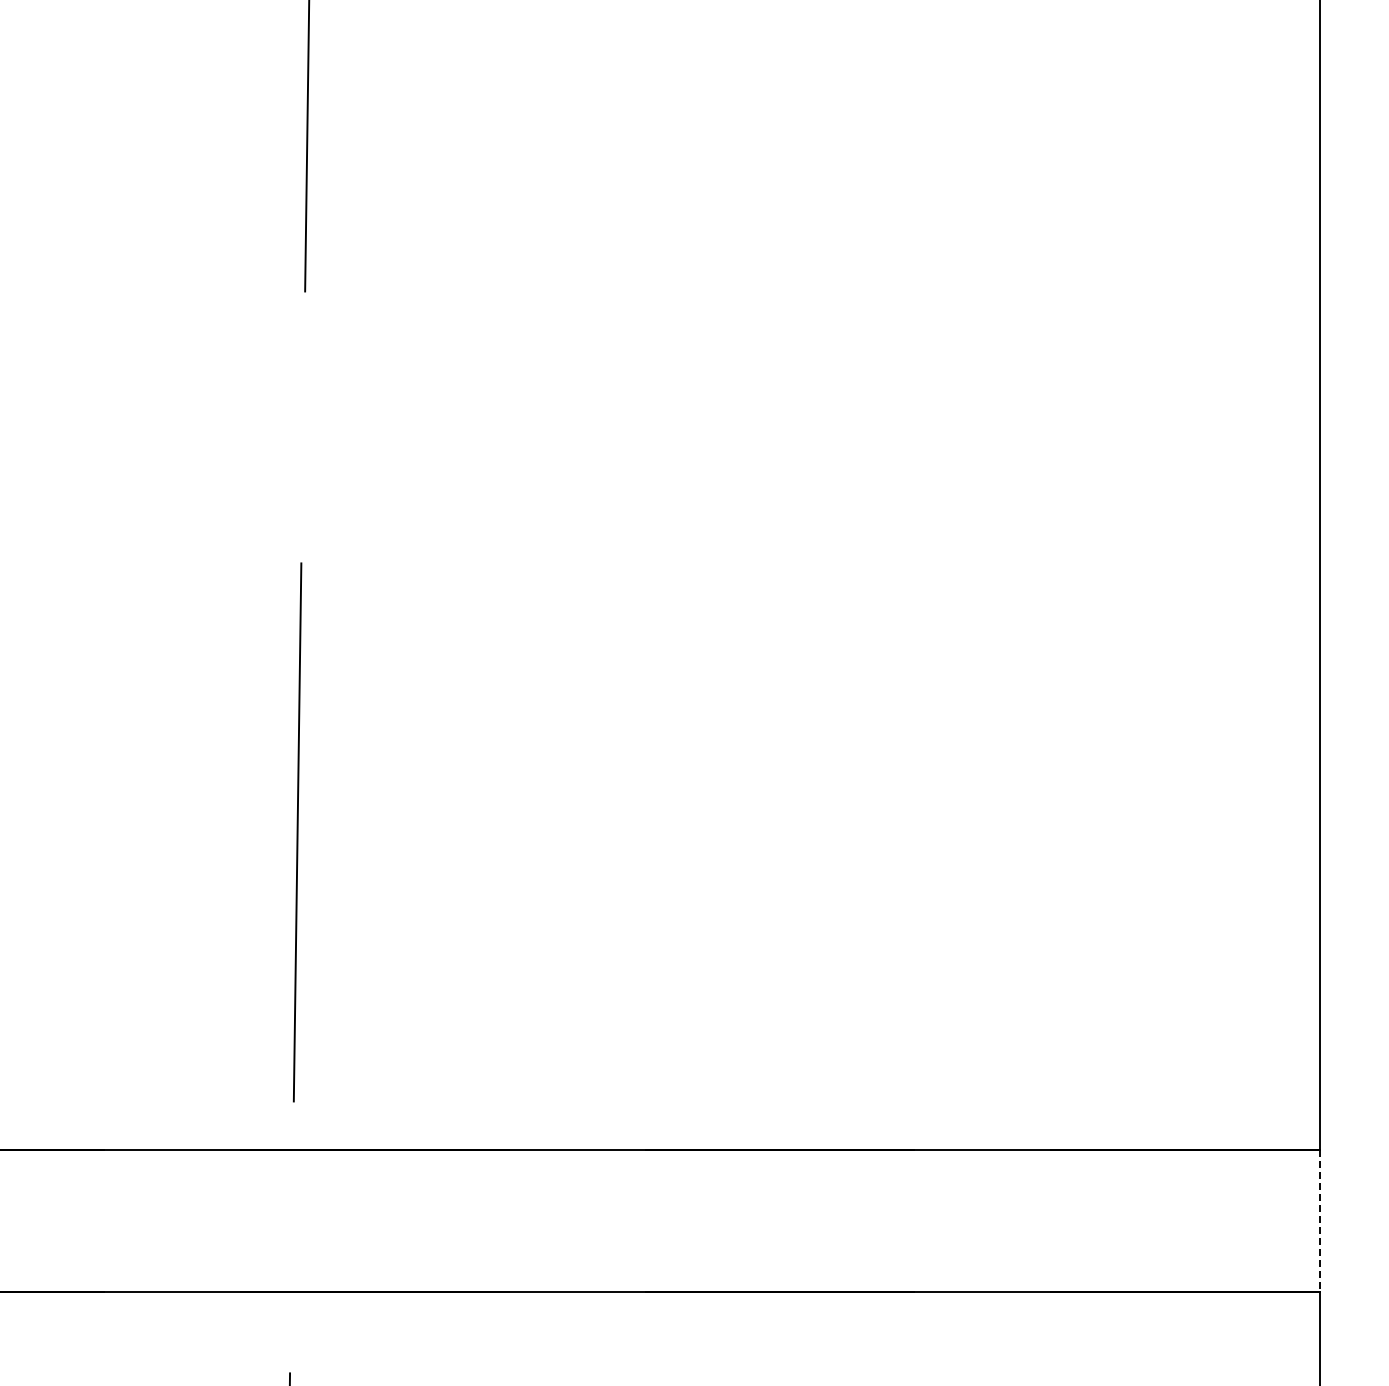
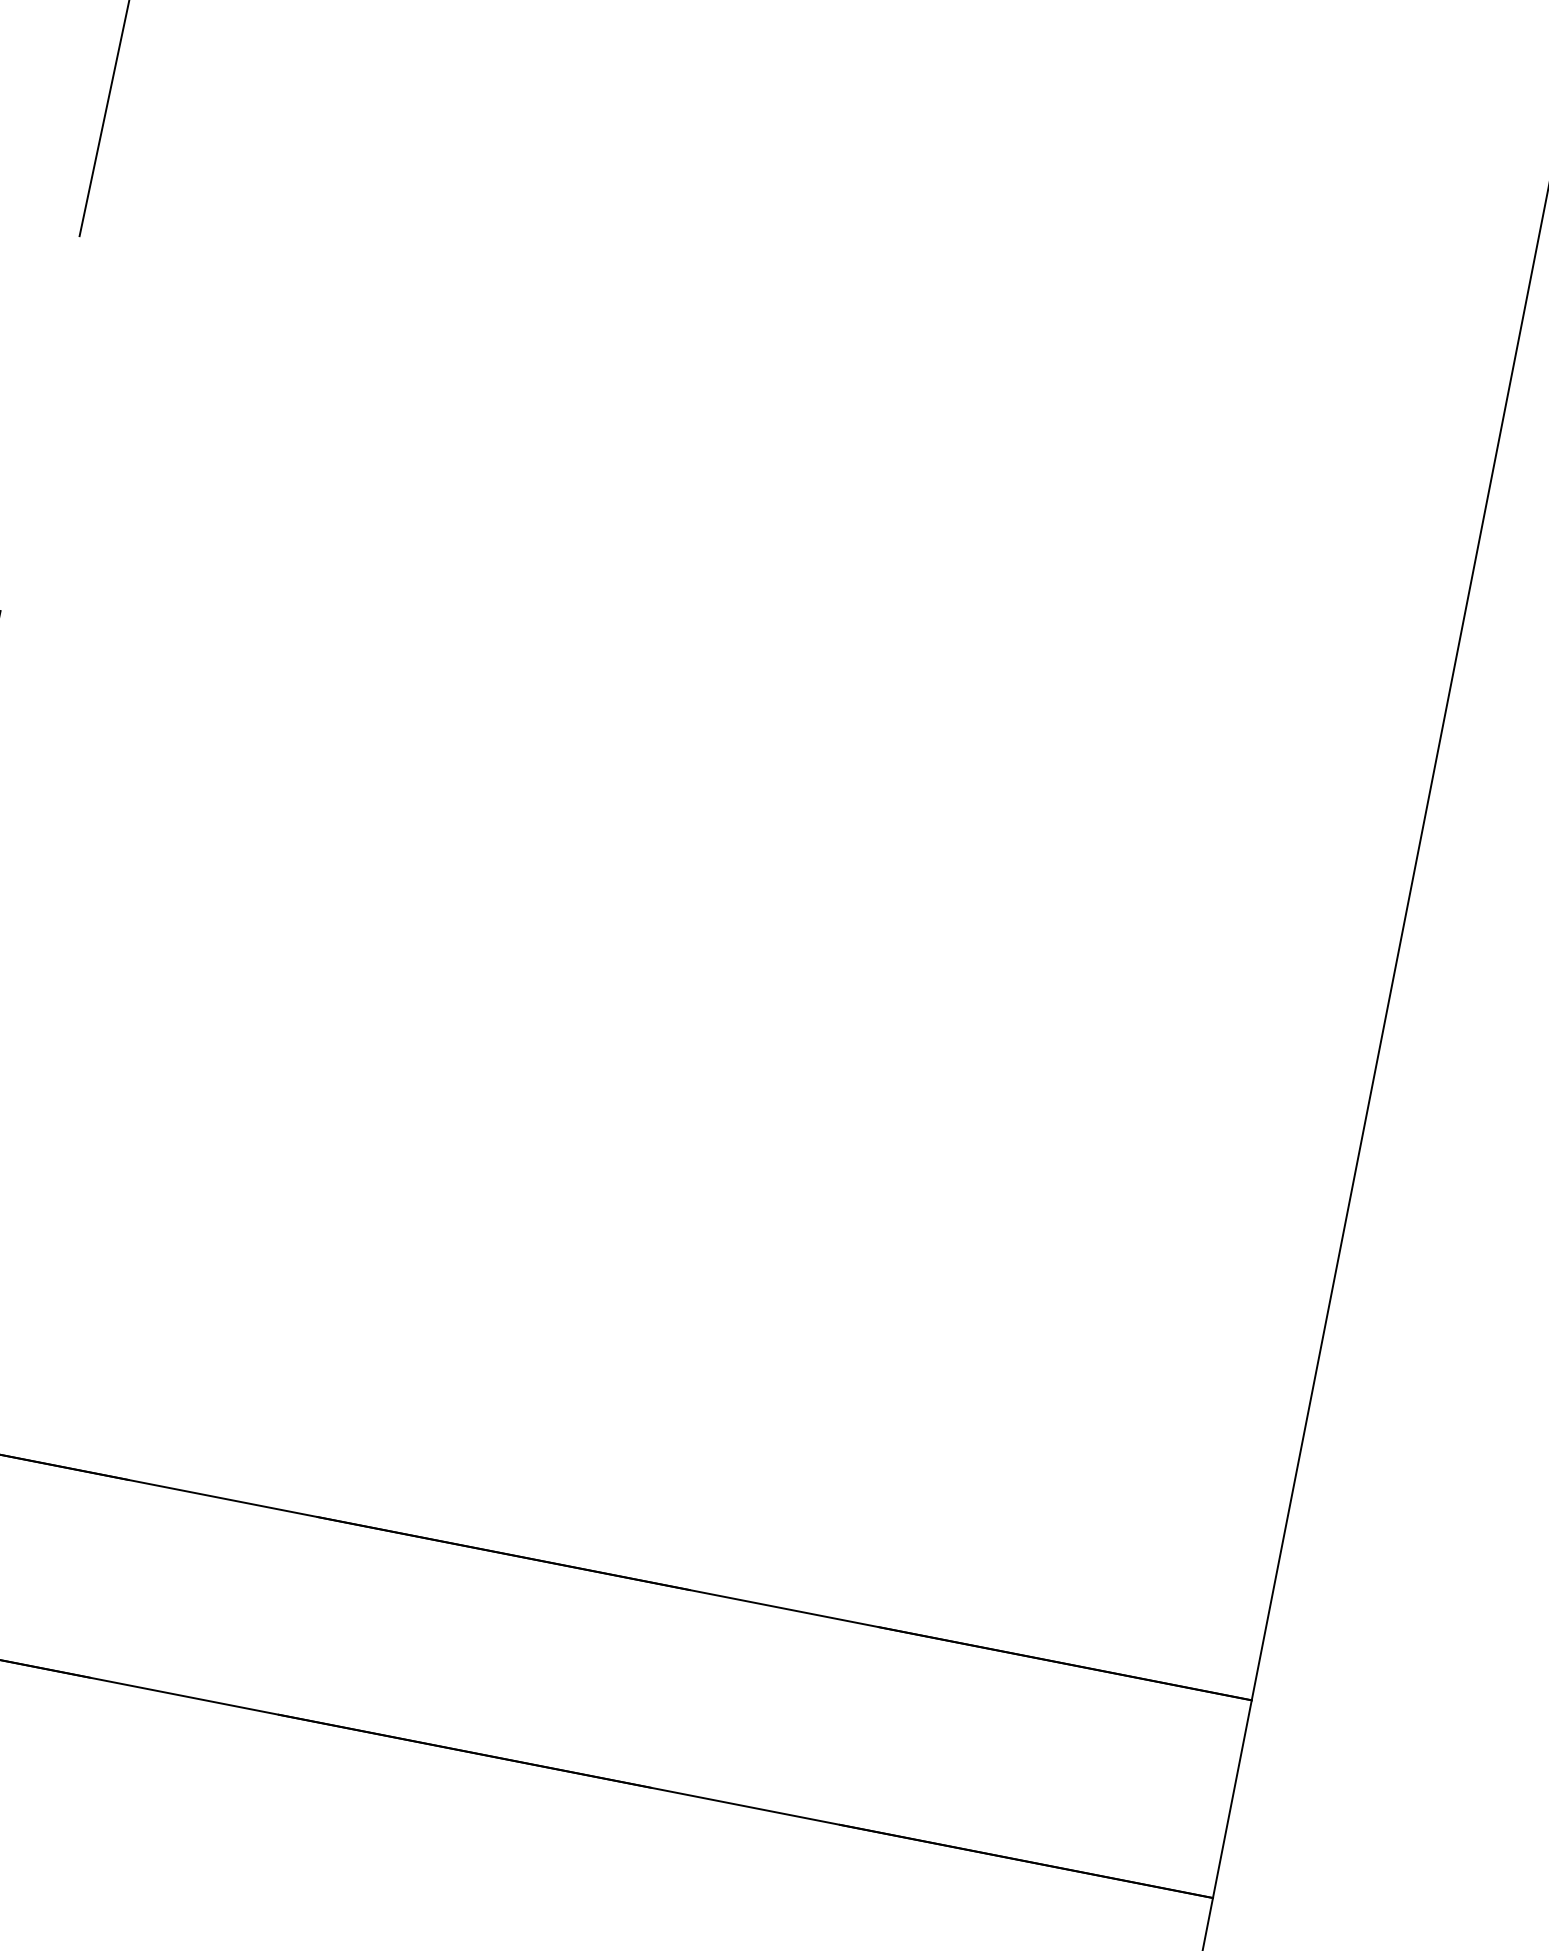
line: (1319, 1221) -> (1232, 1799), dashed -> solid

